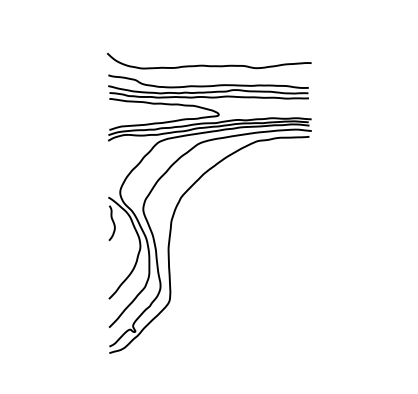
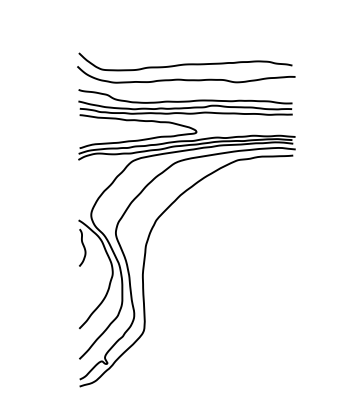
curve: (208, 50) -> (185, 63), added

